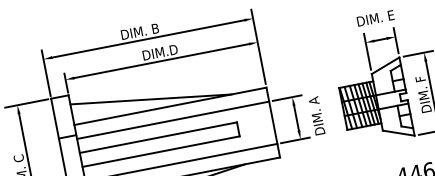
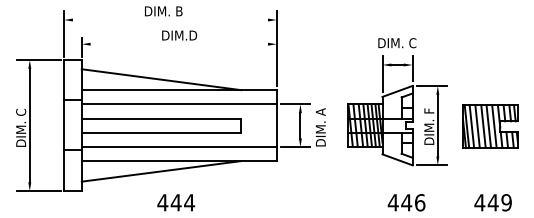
text: (391, 15) -> (412, 43), DIM. E -> DIM. C
line: (148, 39) -> (170, 20), removed
line: (160, 61) -> (178, 44), removed

